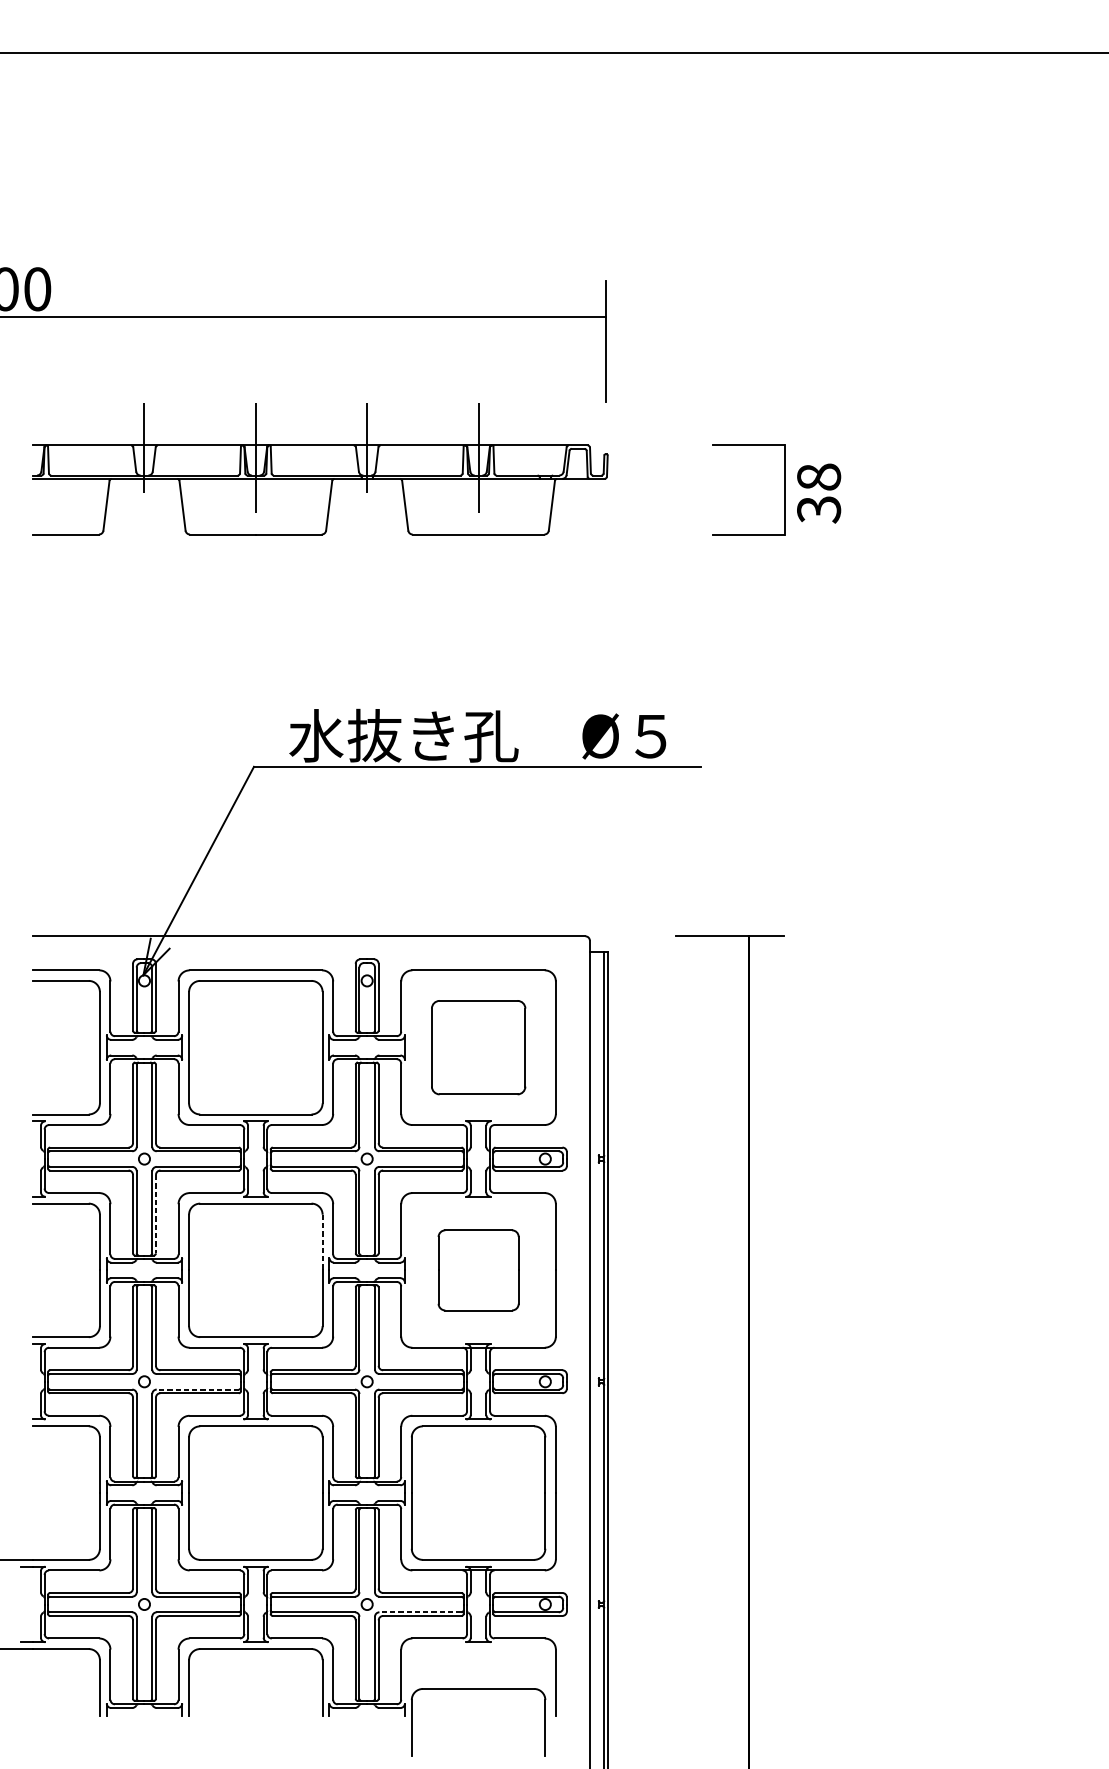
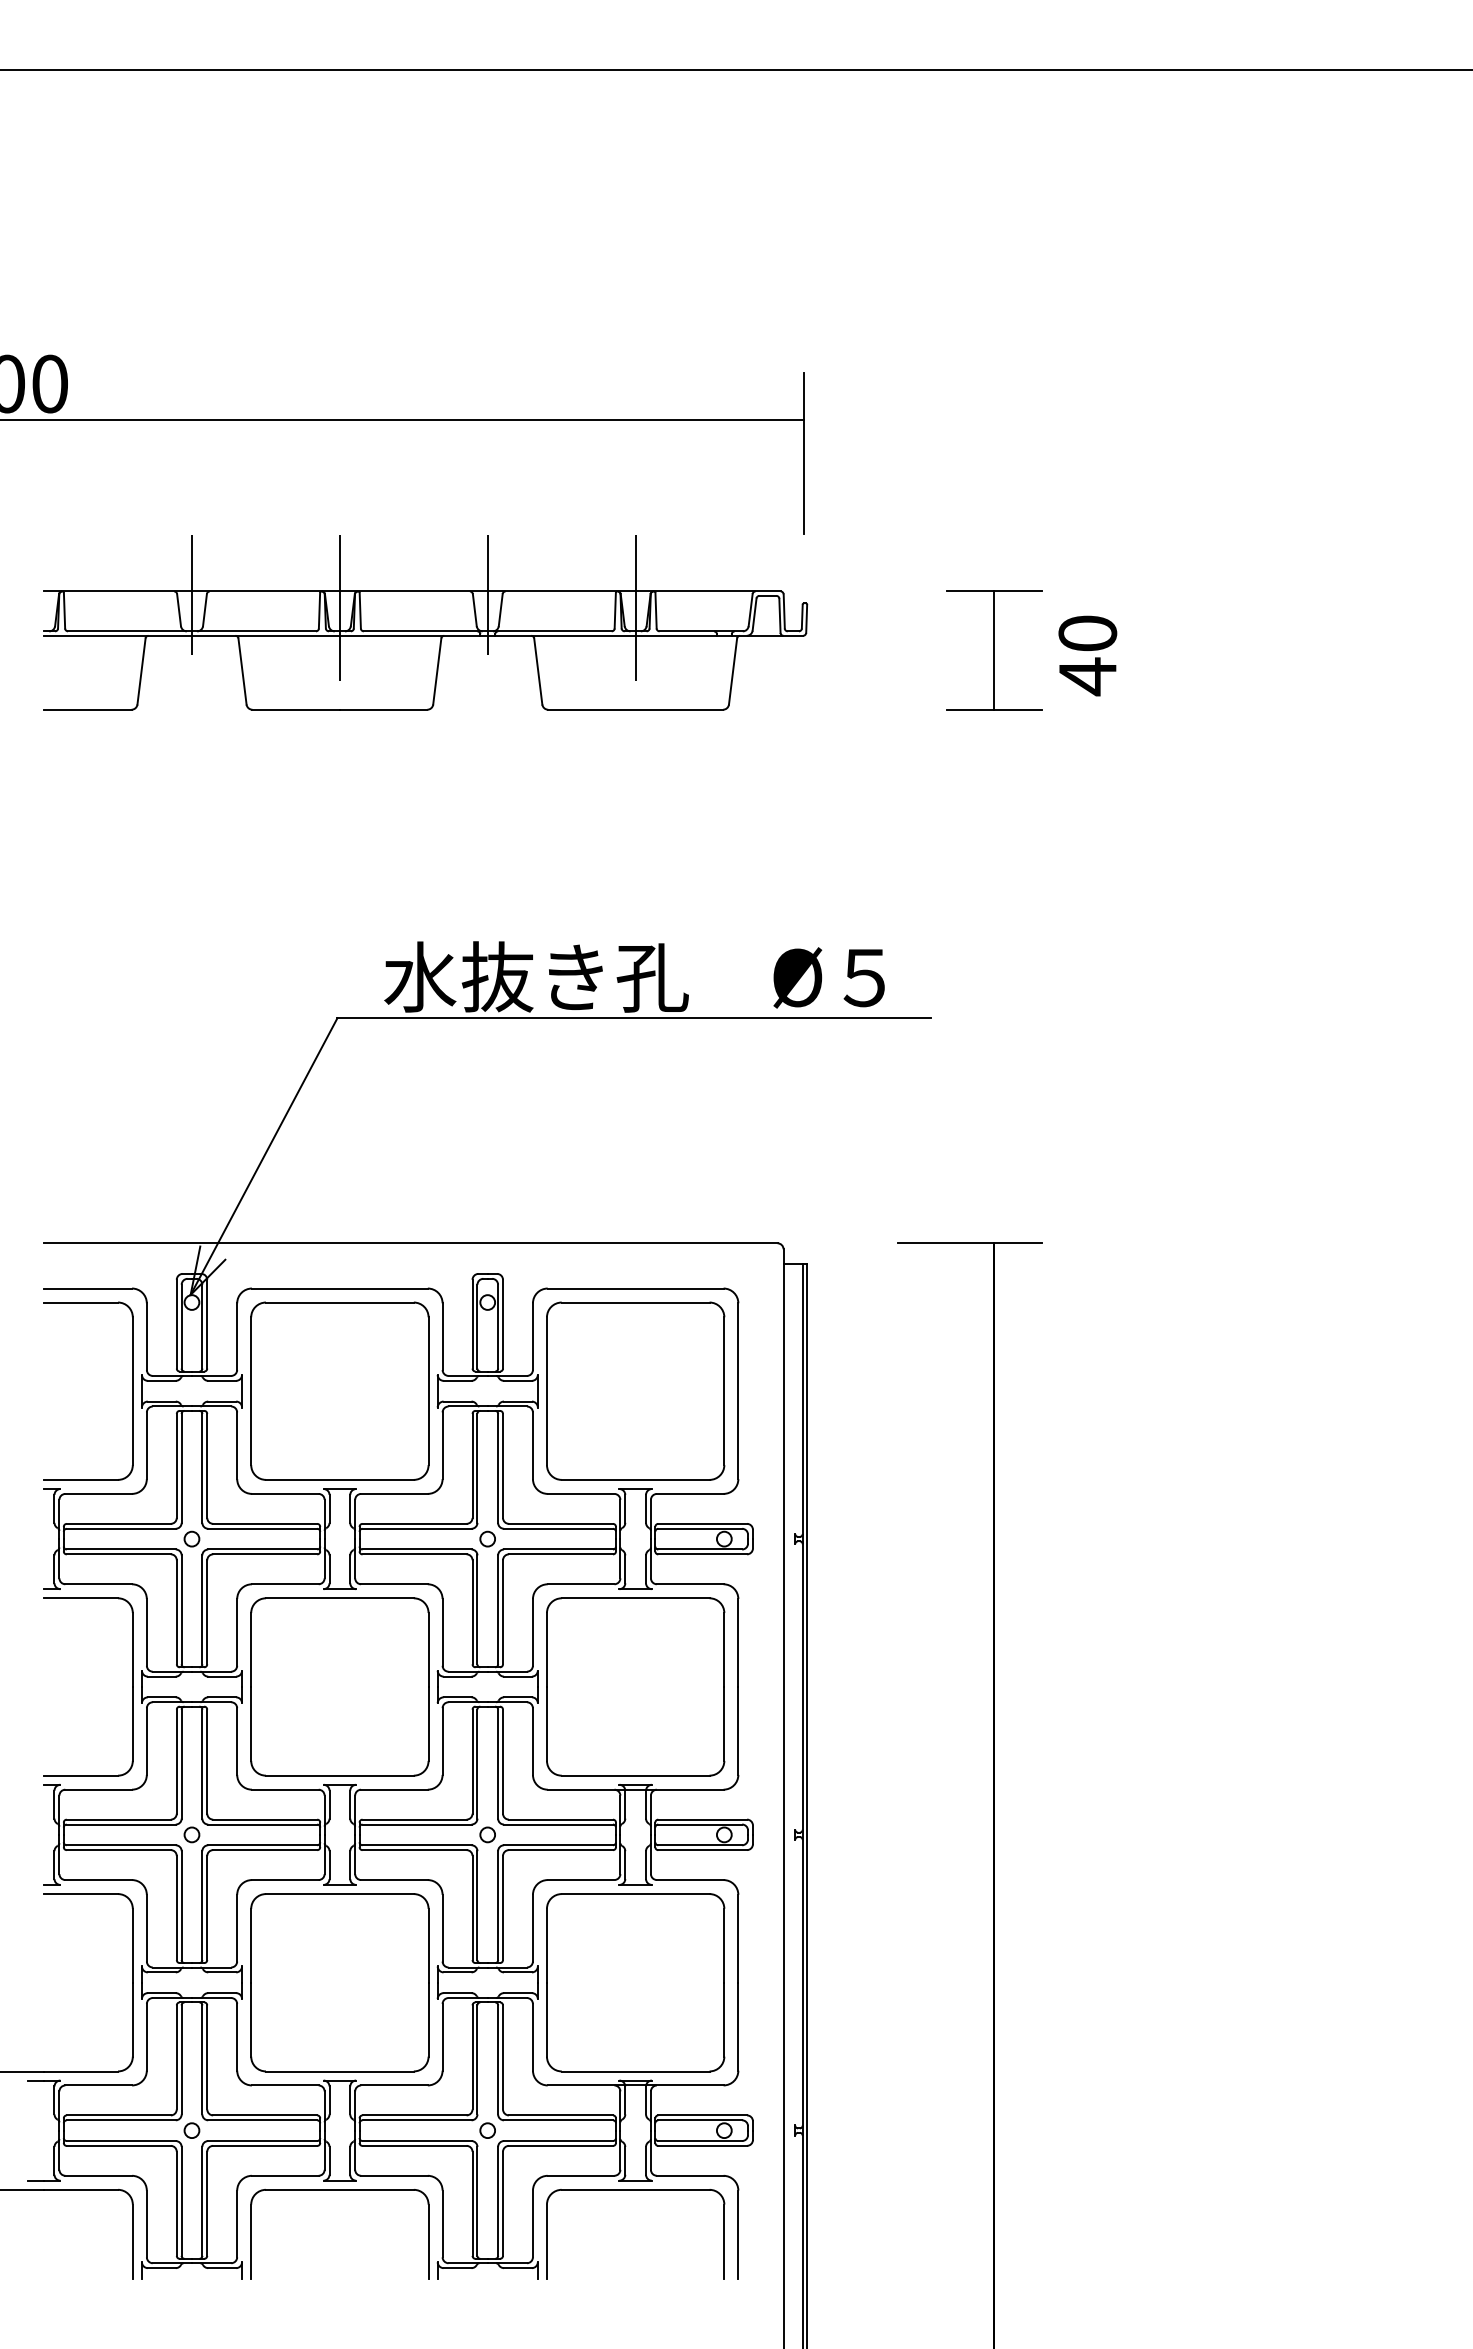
line: (784, 489) -> (994, 650), moved
text: (818, 493) -> (1087, 655), 38 -> 40
part: (478, 1047) -> (635, 1390), size x1.43
line: (156, 1214) -> (207, 1612), dashed -> solid
line: (322, 1242) -> (428, 1650), dashed -> solid
part: (478, 1270) -> (635, 1686), size x1.67
line: (197, 1389) -> (262, 1845), dashed -> solid
line: (420, 1611) -> (558, 2140), dashed -> solid
part: (478, 1689) -> (635, 2190), moved

